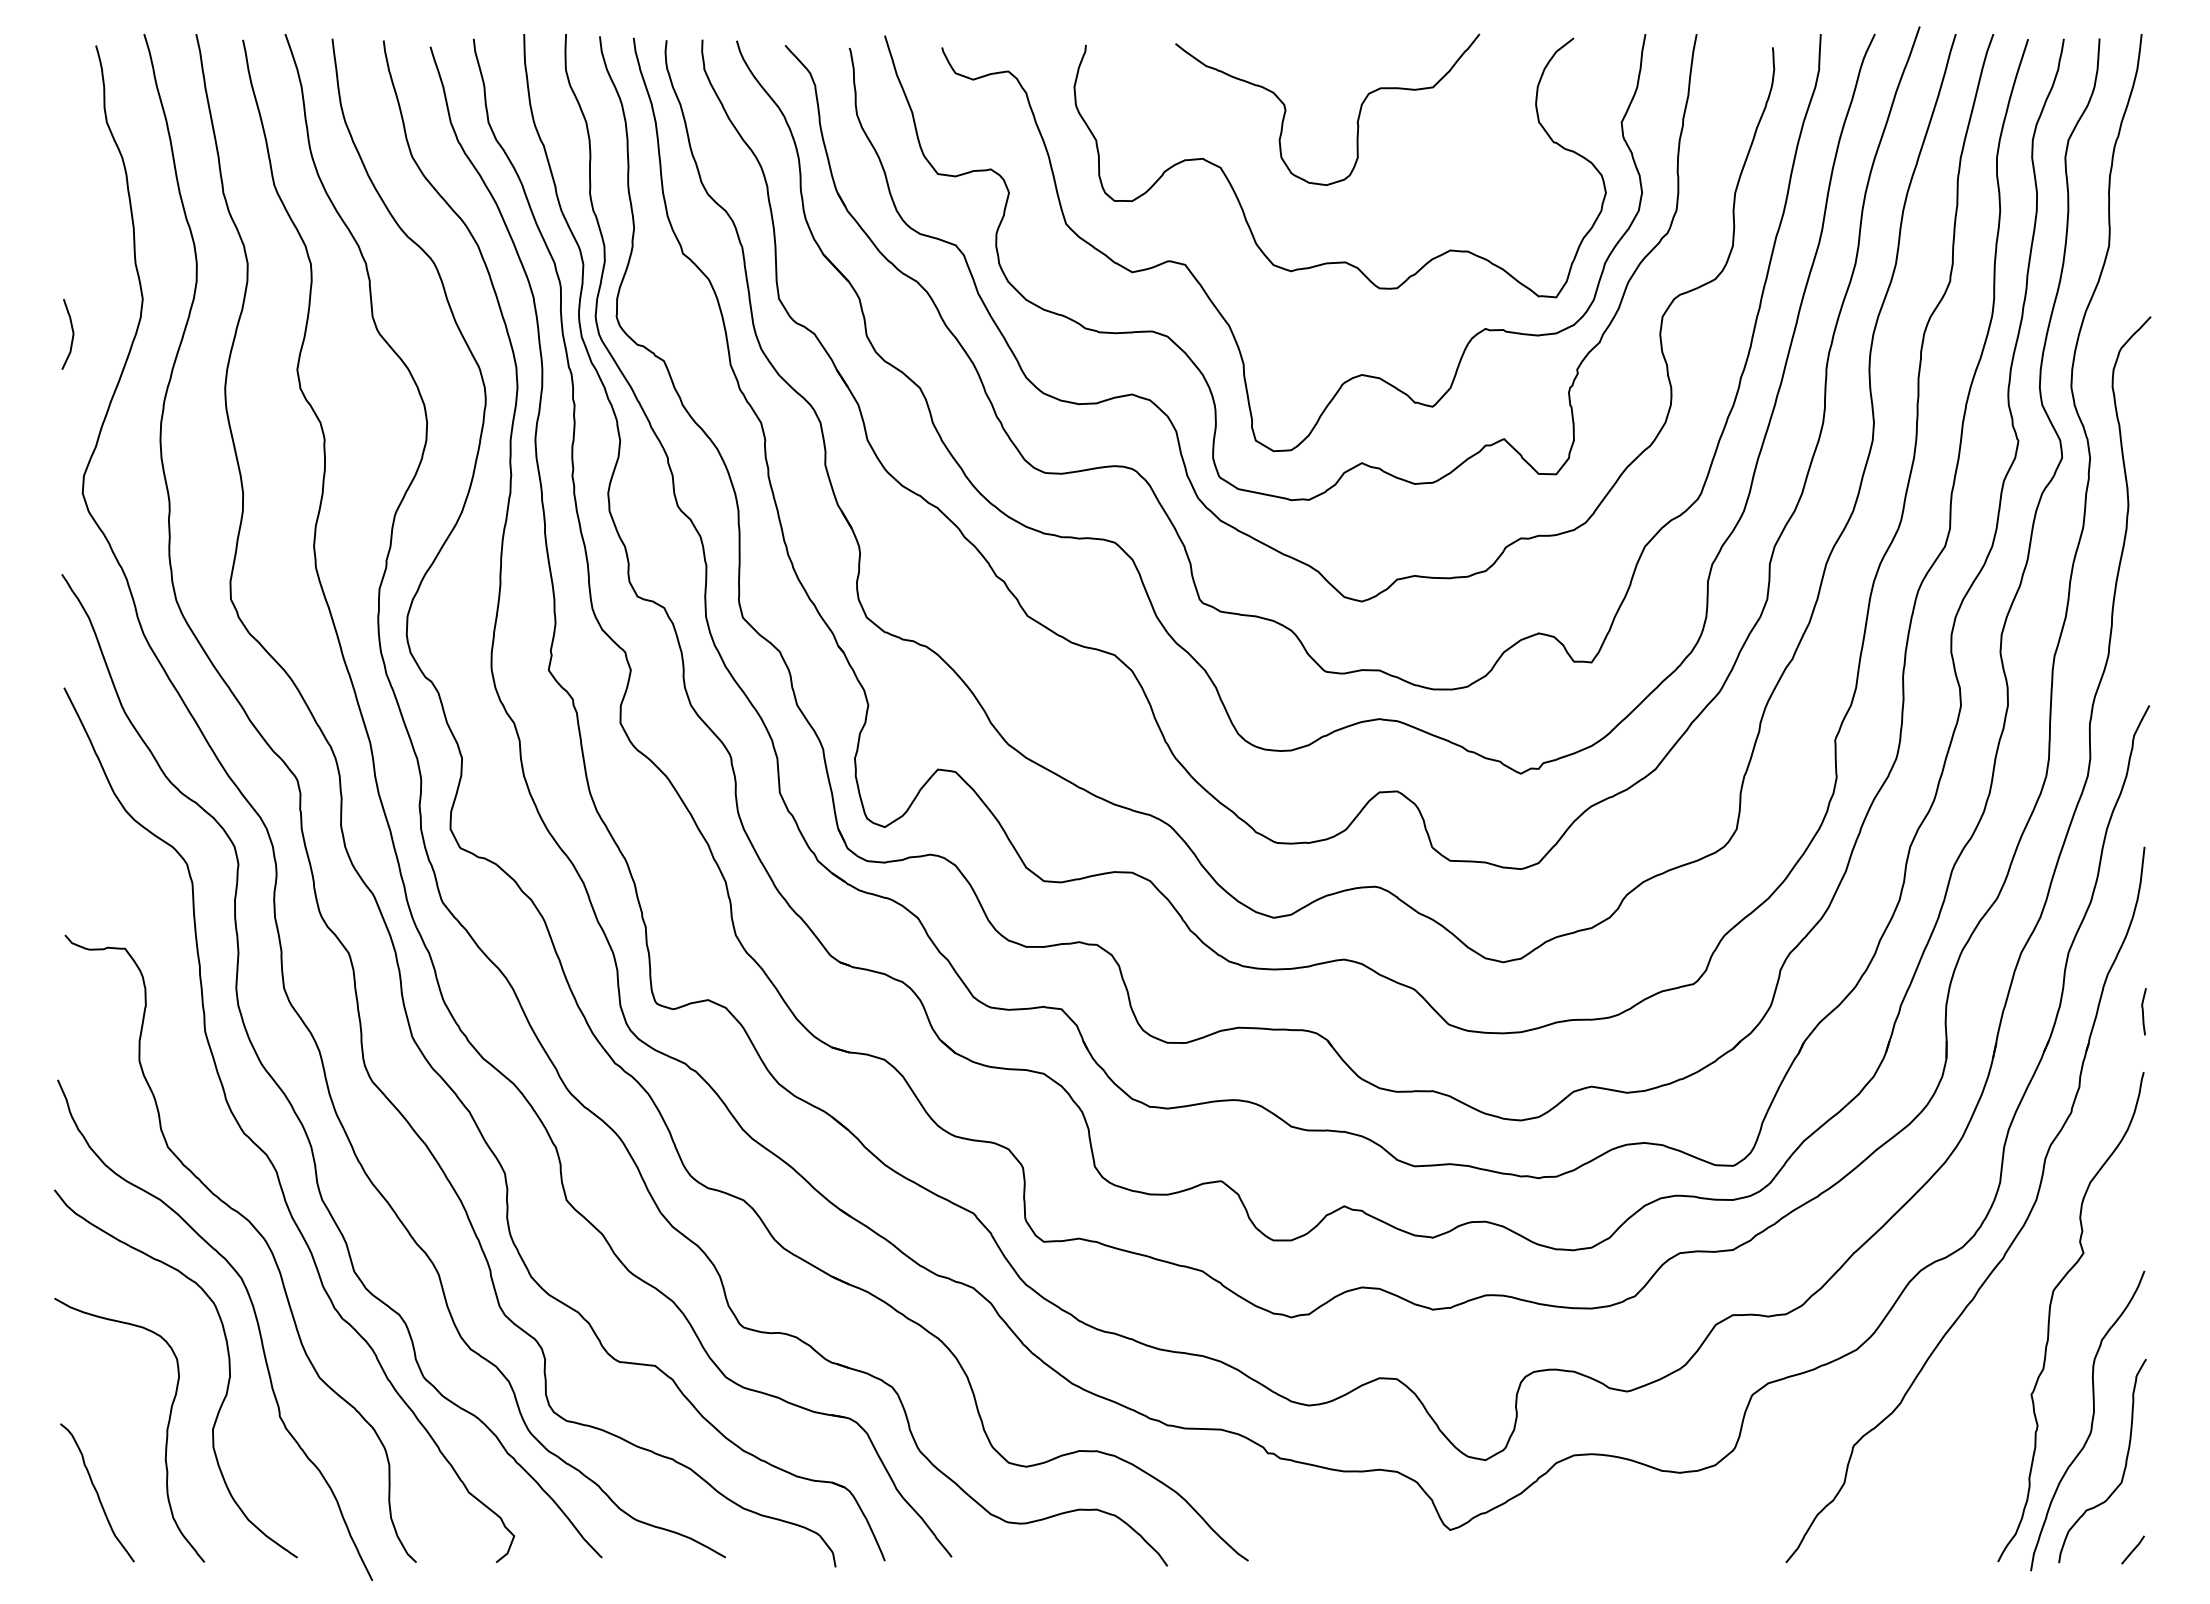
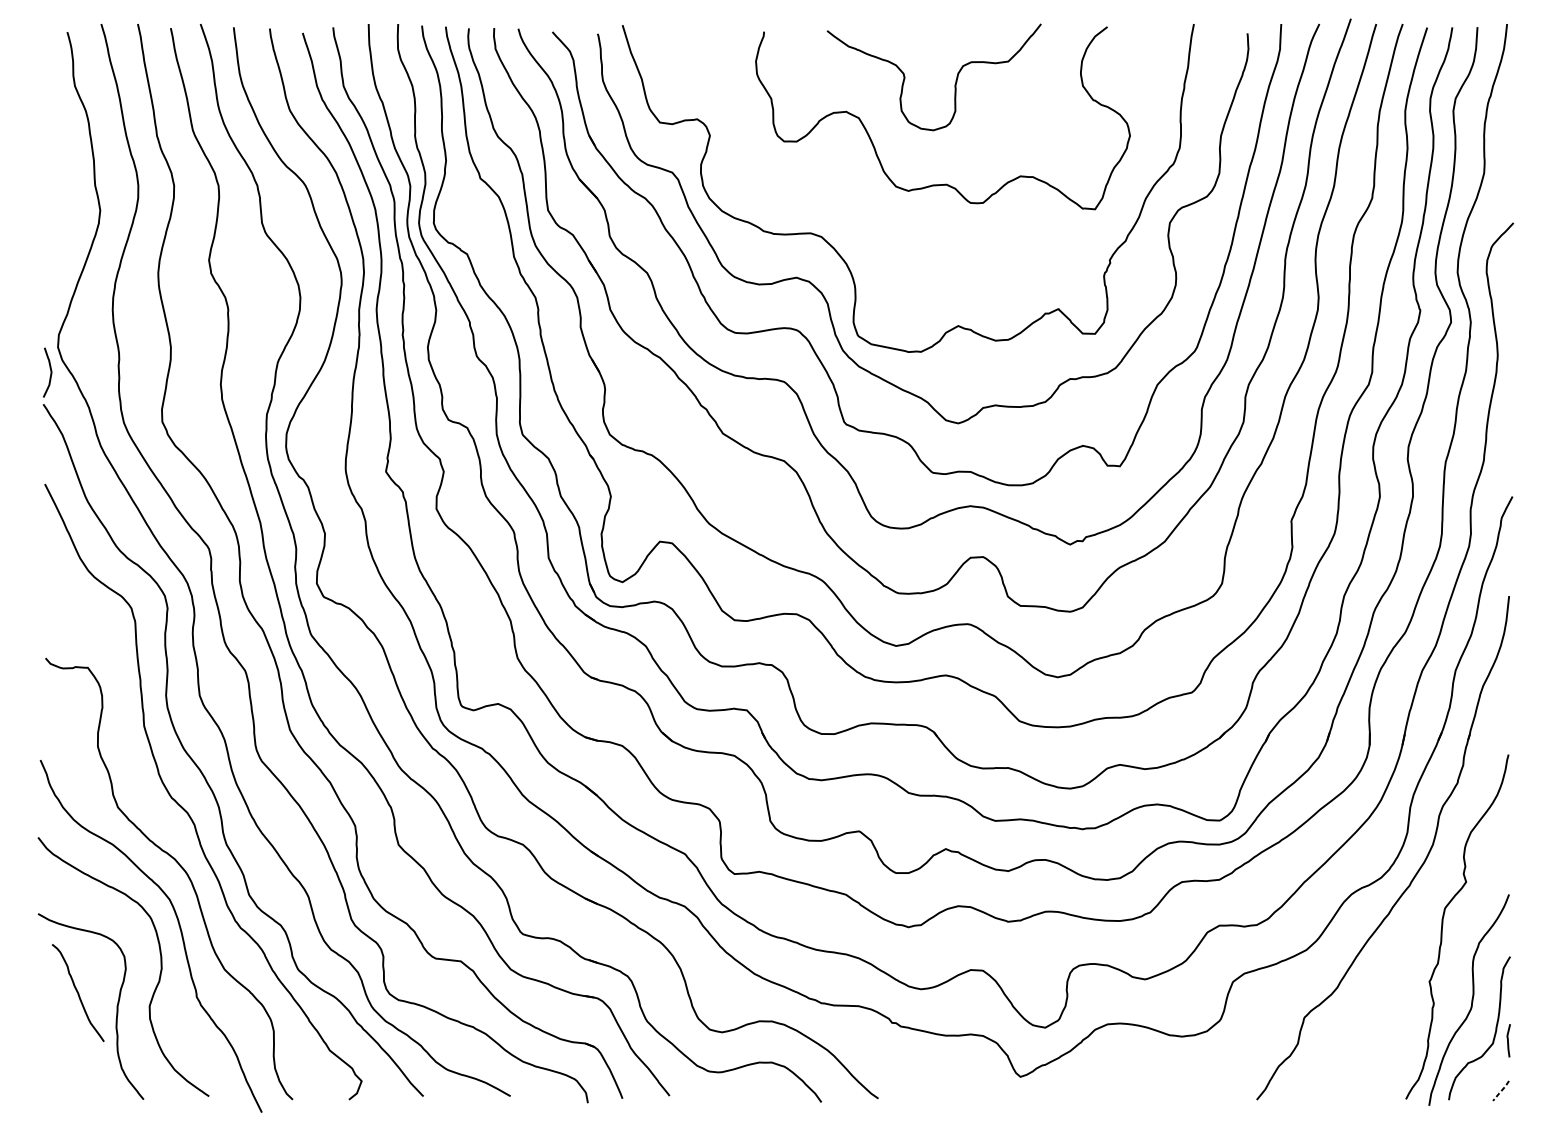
curve: (1209, 296) -> (851, 208), removed
curve: (72, 334) -> (50, 372), moved
curve: (2143, 1011) -> (1508, 1040), moved
curve: (97, 1492) -> (78, 992), moved
line: (2133, 1549) -> (1501, 1090), solid -> dashed

